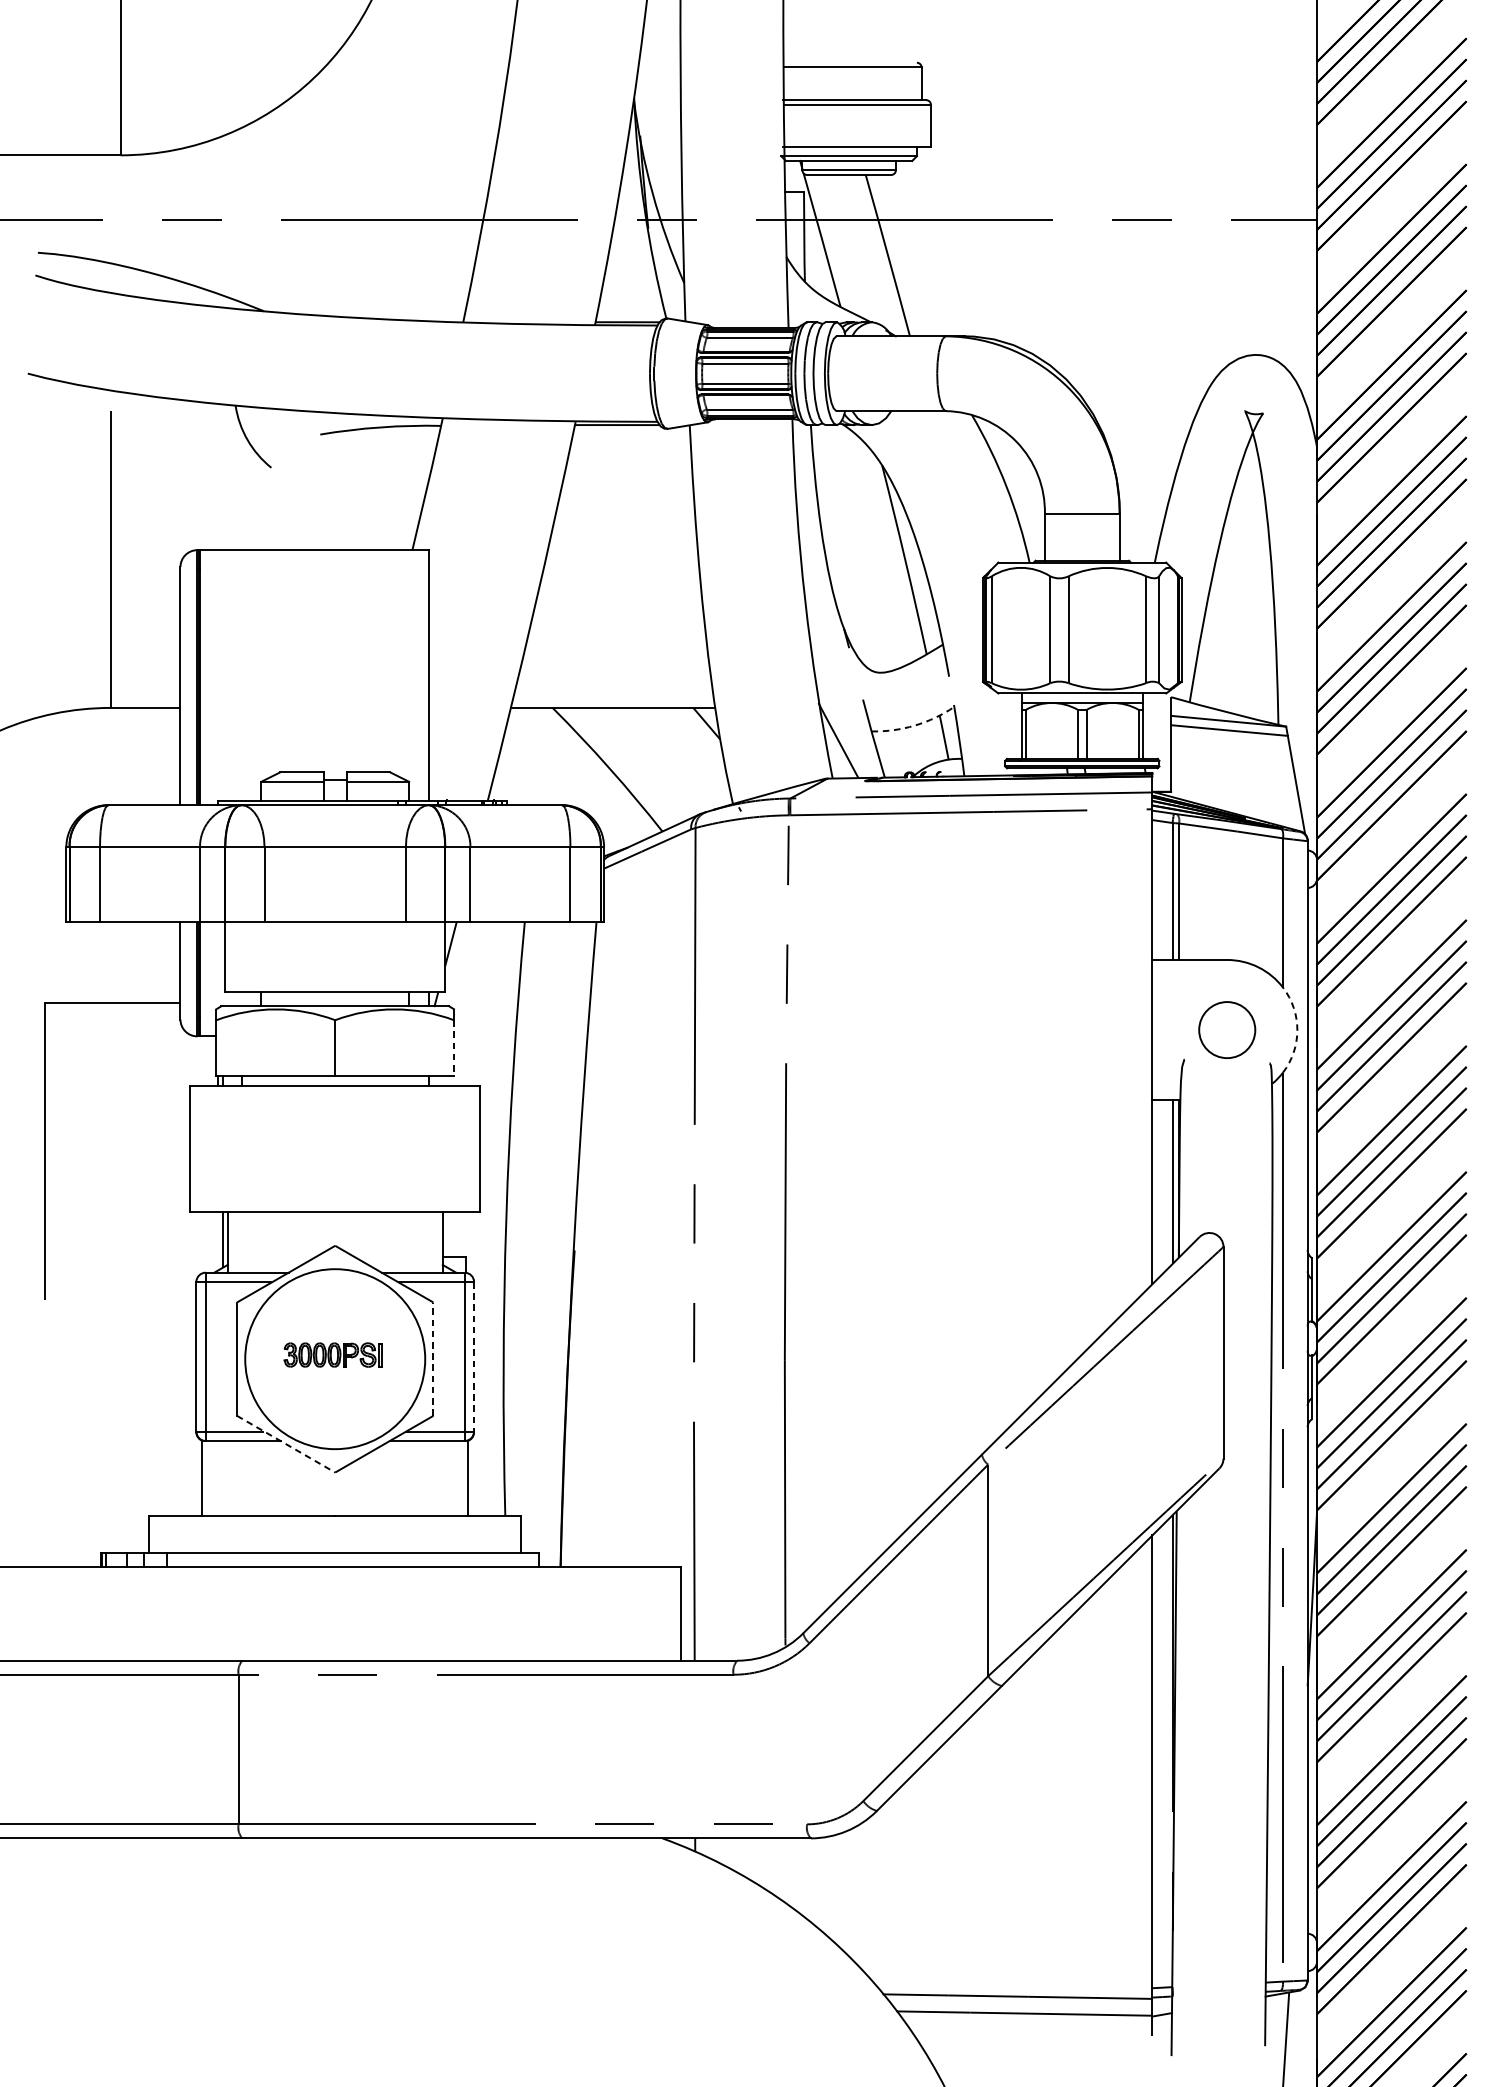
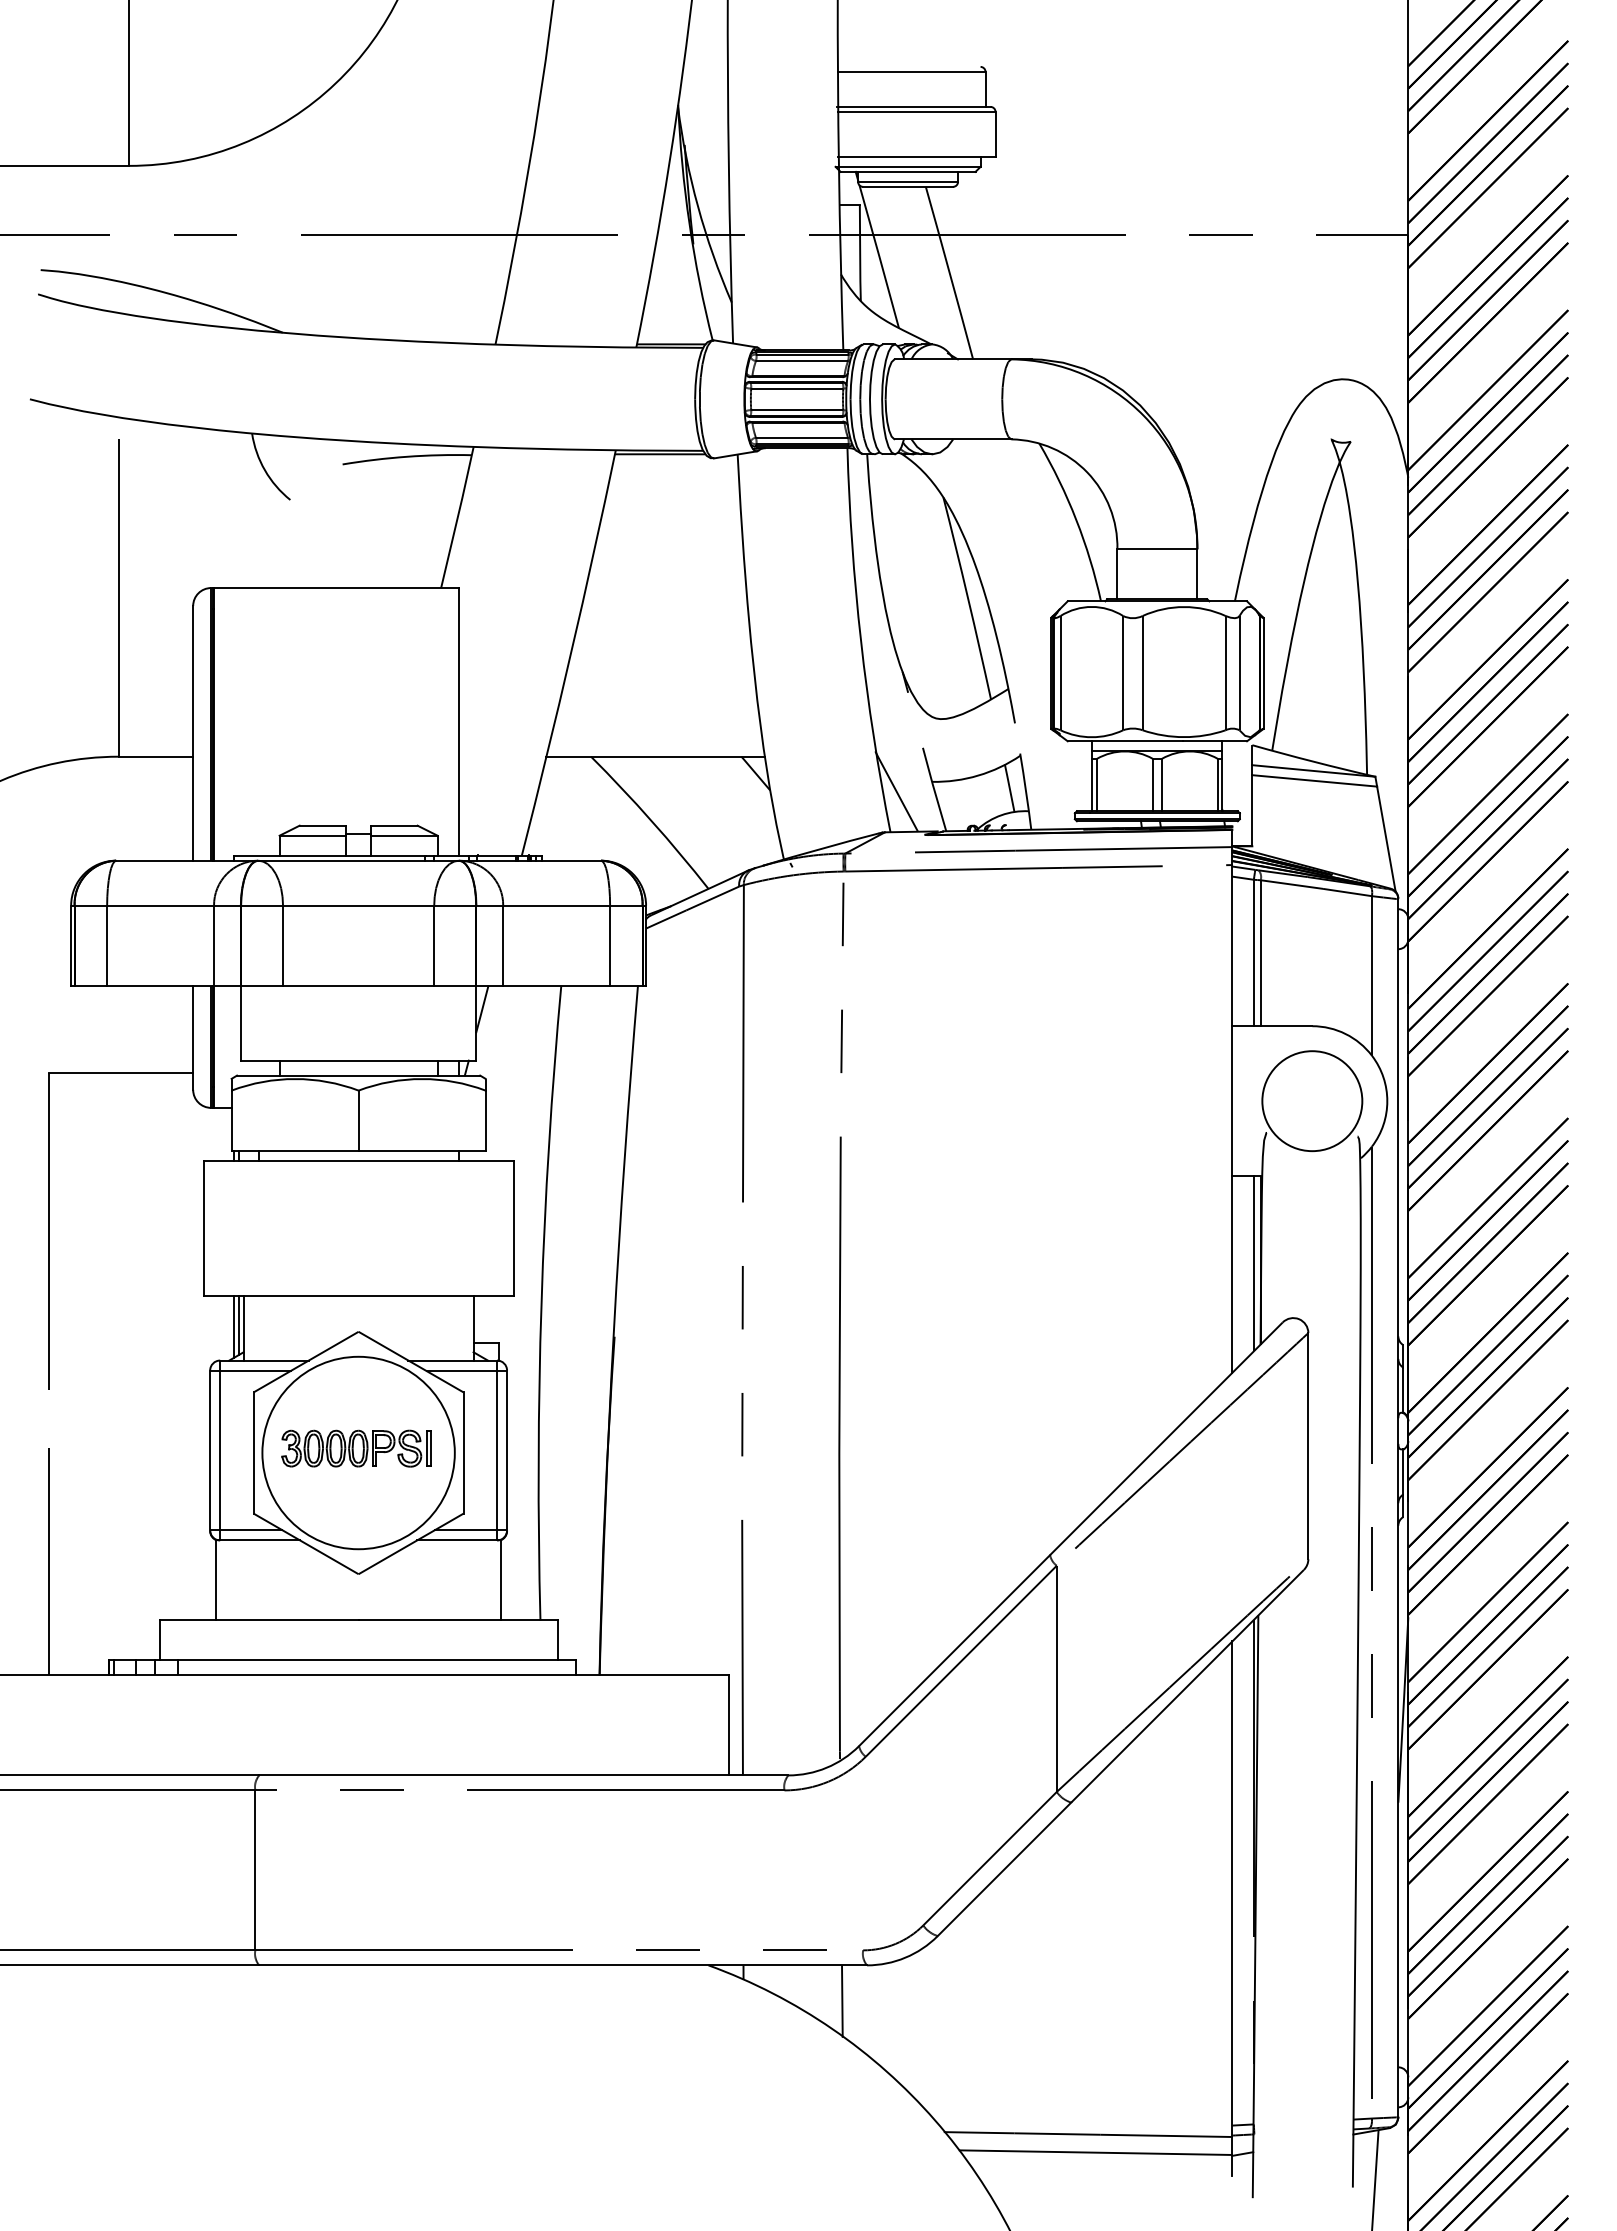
arc: (915, 725) -> (978, 775), dashed -> solid
circle: (1227, 1030) -> (1312, 1101), size x1.67
arc: (1297, 1030) -> (1387, 1101), dashed -> solid
line: (453, 1048) -> (485, 1120), dashed -> solid
line: (218, 1240) -> (233, 1326), added
part: (333, 1354) -> (356, 1448), size x1.43
line: (474, 1356) -> (507, 1450), dashed -> solid
line: (433, 1359) -> (463, 1453), dashed -> solid
line: (286, 1444) -> (306, 1544), dashed -> solid
line: (45, 1460) -> (48, 1561), added
line: (787, 1872) -> (842, 2001), added

